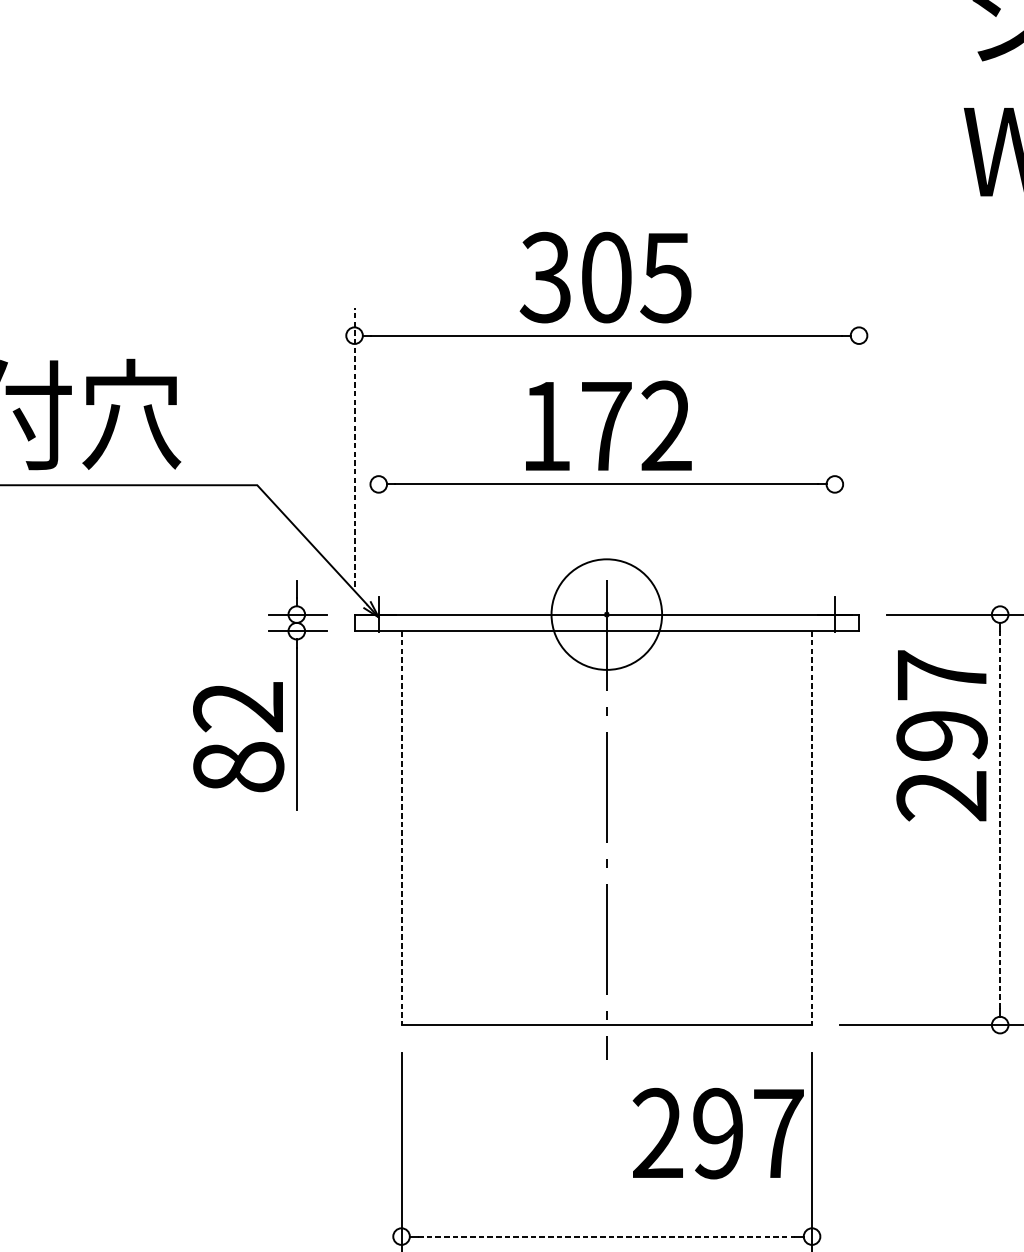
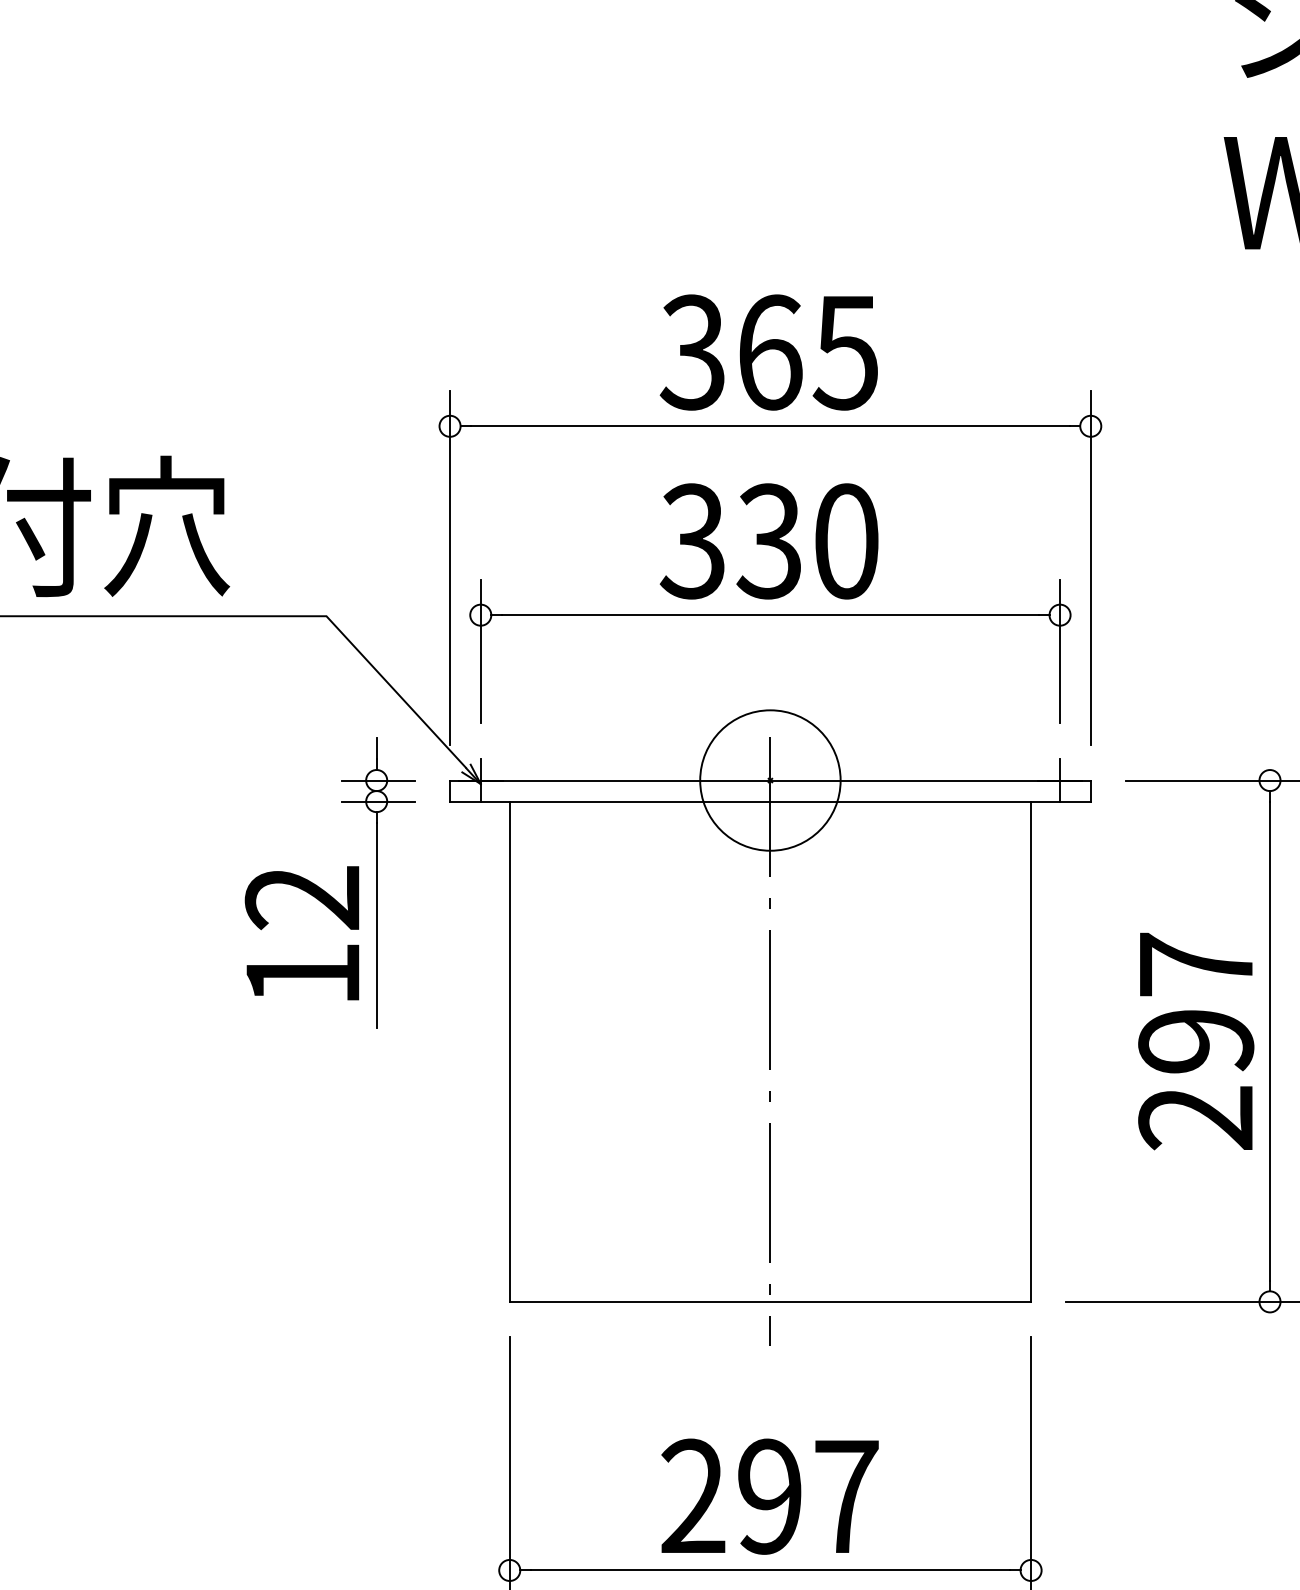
text: (606, 277) -> (770, 352), 305 -> 365
text: (605, 426) -> (768, 541), 172 -> 330
line: (354, 446) -> (450, 567), dashed -> solid
line: (858, 447) -> (1090, 568), added
line: (378, 513) -> (480, 651), added
line: (835, 513) -> (1060, 651), added
text: (942, 735) -> (1196, 1041), moved
text: (239, 767) -> (303, 974), 82 -> 12
line: (1000, 820) -> (1270, 1041), dashed -> solid
line: (401, 828) -> (509, 1052), dashed -> solid
line: (812, 828) -> (1031, 1052), dashed -> solid
text: (717, 1133) -> (769, 1496), moved
line: (606, 1236) -> (770, 1570), dashed -> solid

